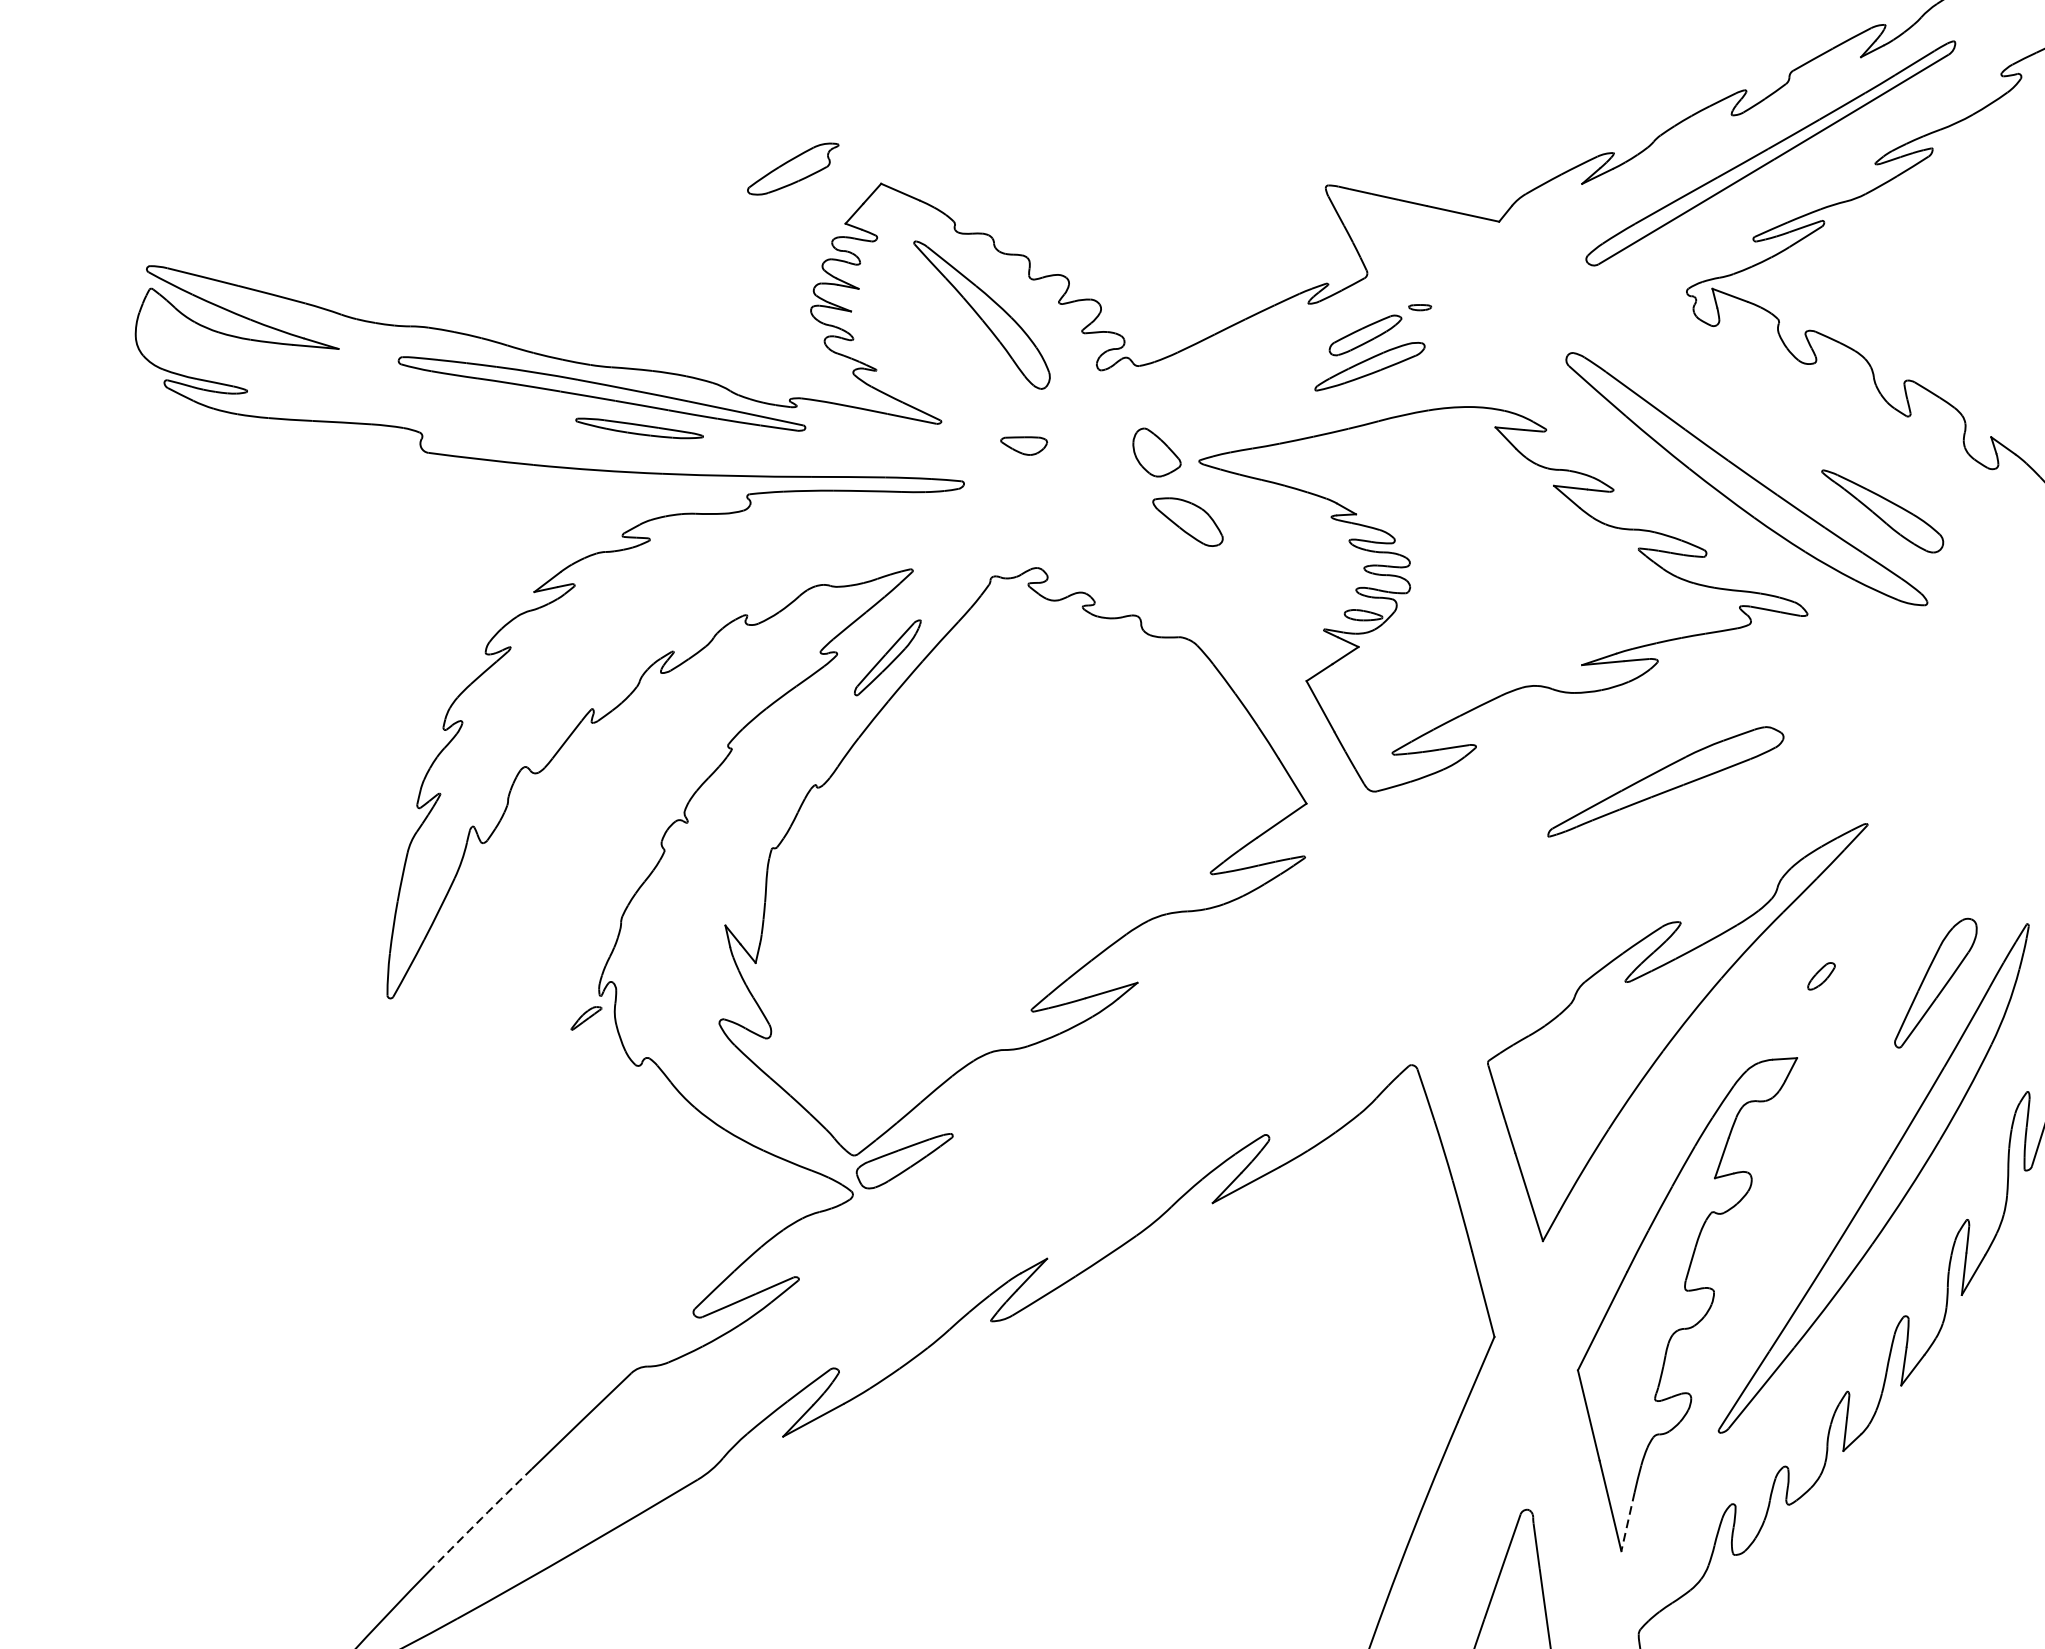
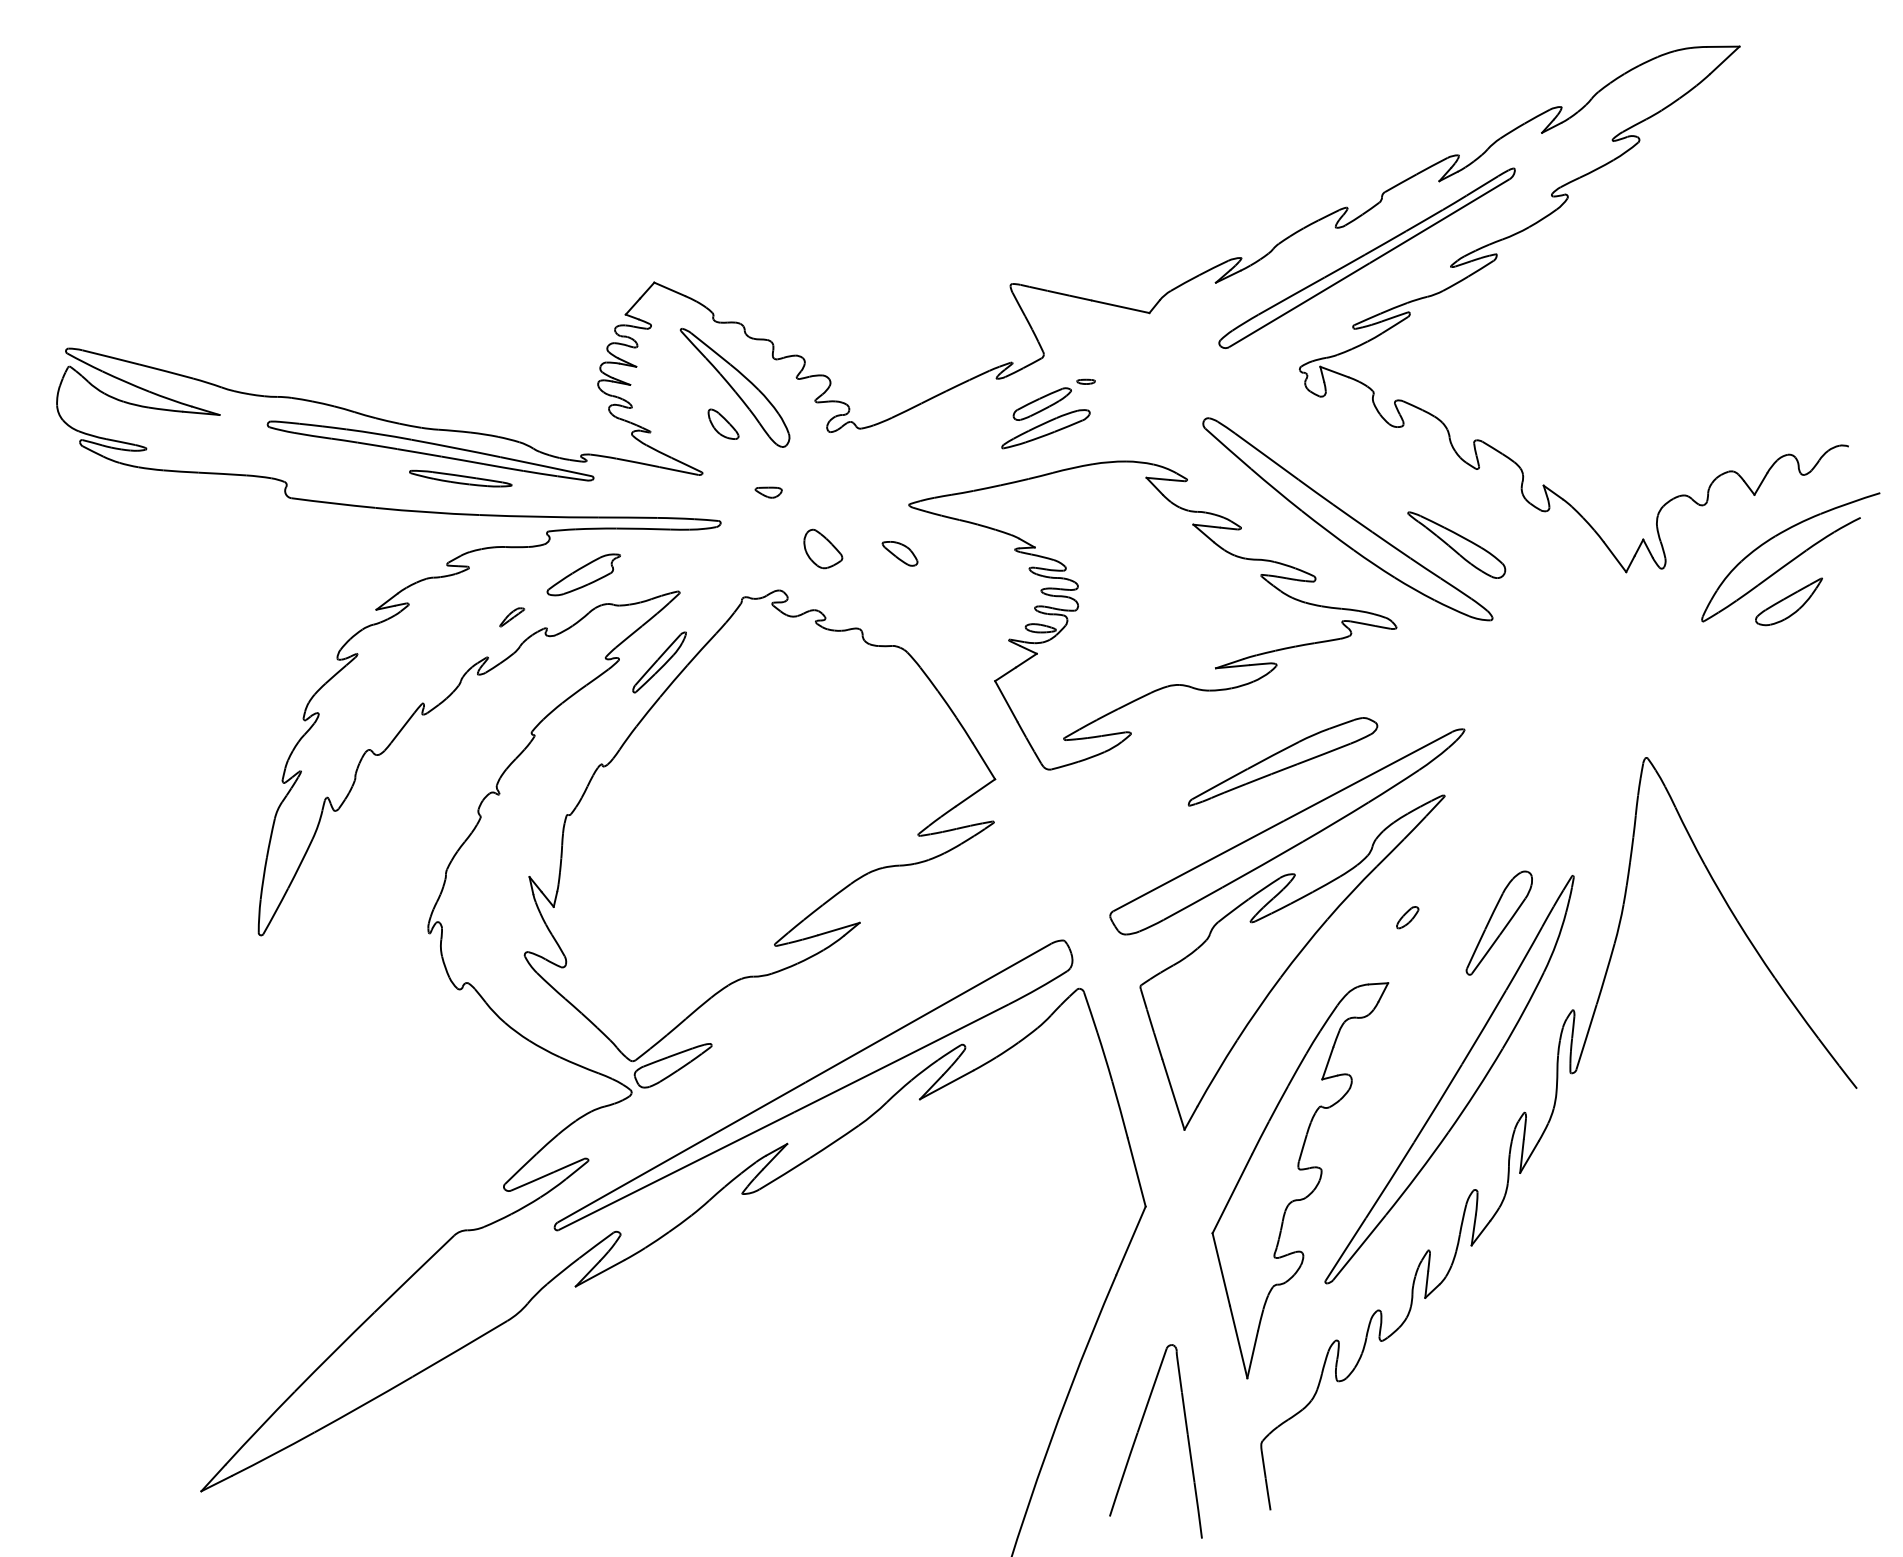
part: (792, 168) -> (583, 574), moved
part: (967, 359) -> (723, 423), added
part: (1023, 445) -> (768, 492), size x0.71
part: (1157, 451) -> (823, 548), moved
part: (1187, 521) -> (899, 553), size x0.62
part: (1671, 868) -> (1287, 831), added
part: (586, 1018) -> (512, 617), moved
part: (1079, 1185) -> (813, 1085), added
arc: (482, 1517) -> (334, 1351), dashed -> solid
line: (1627, 1521) -> (1252, 1354), dashed -> solid

